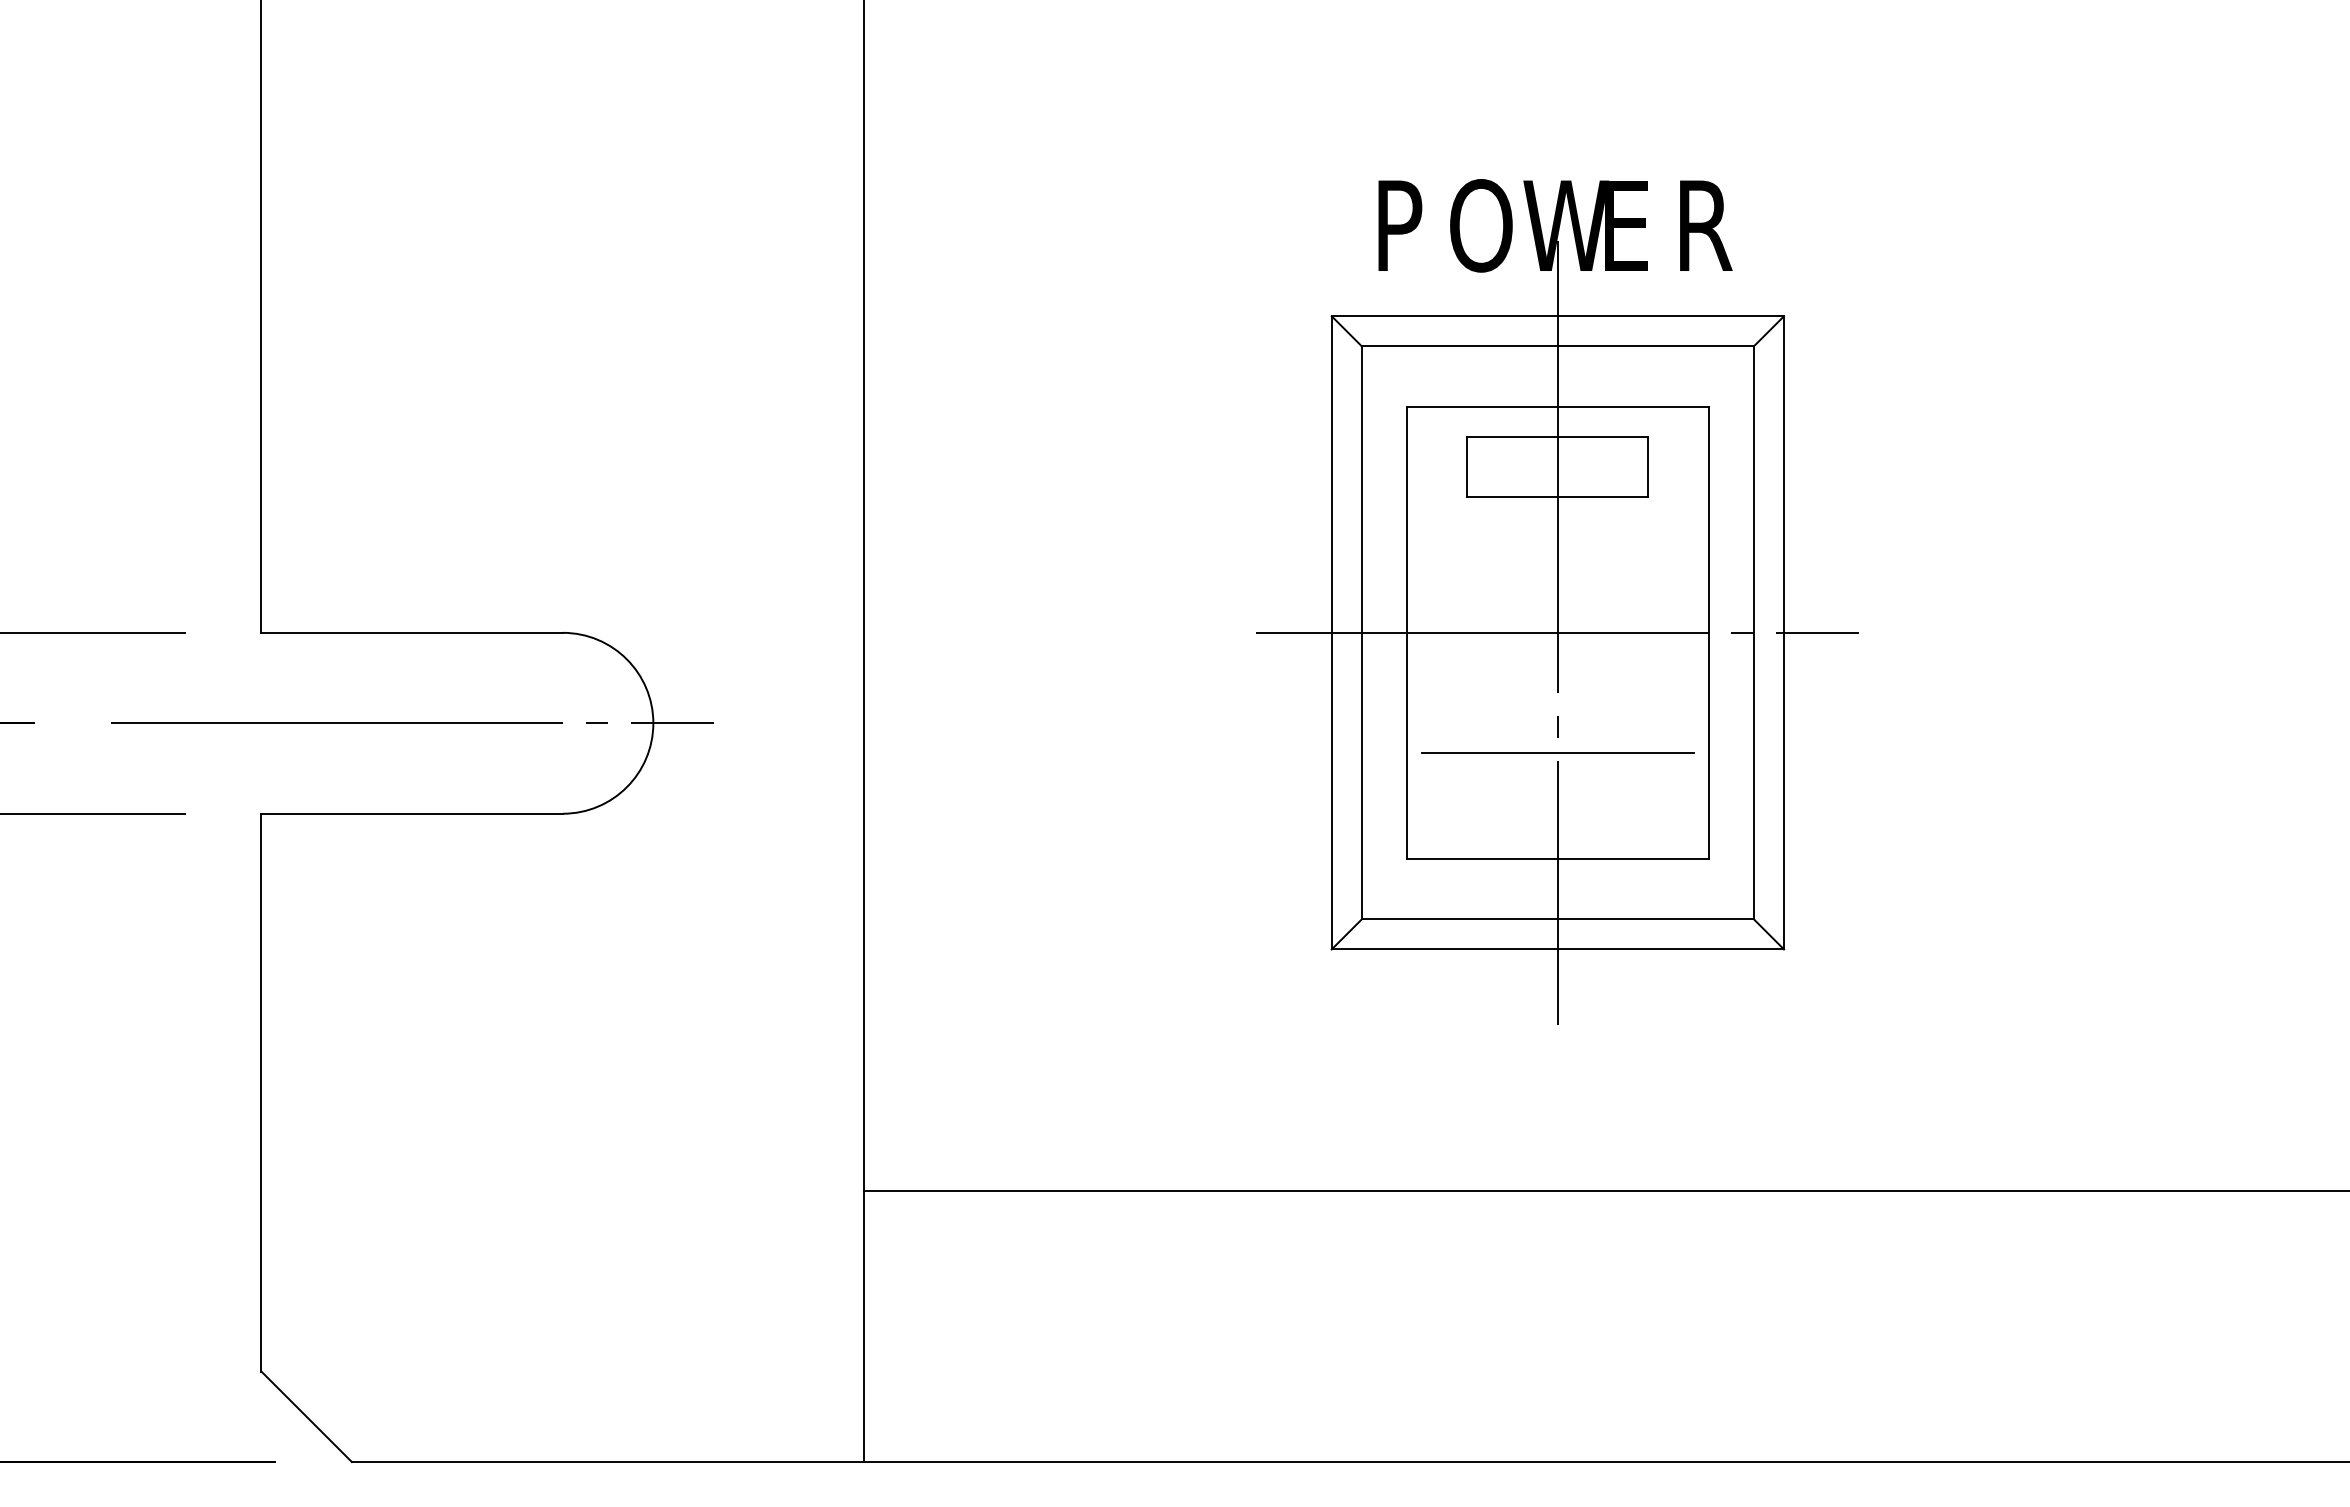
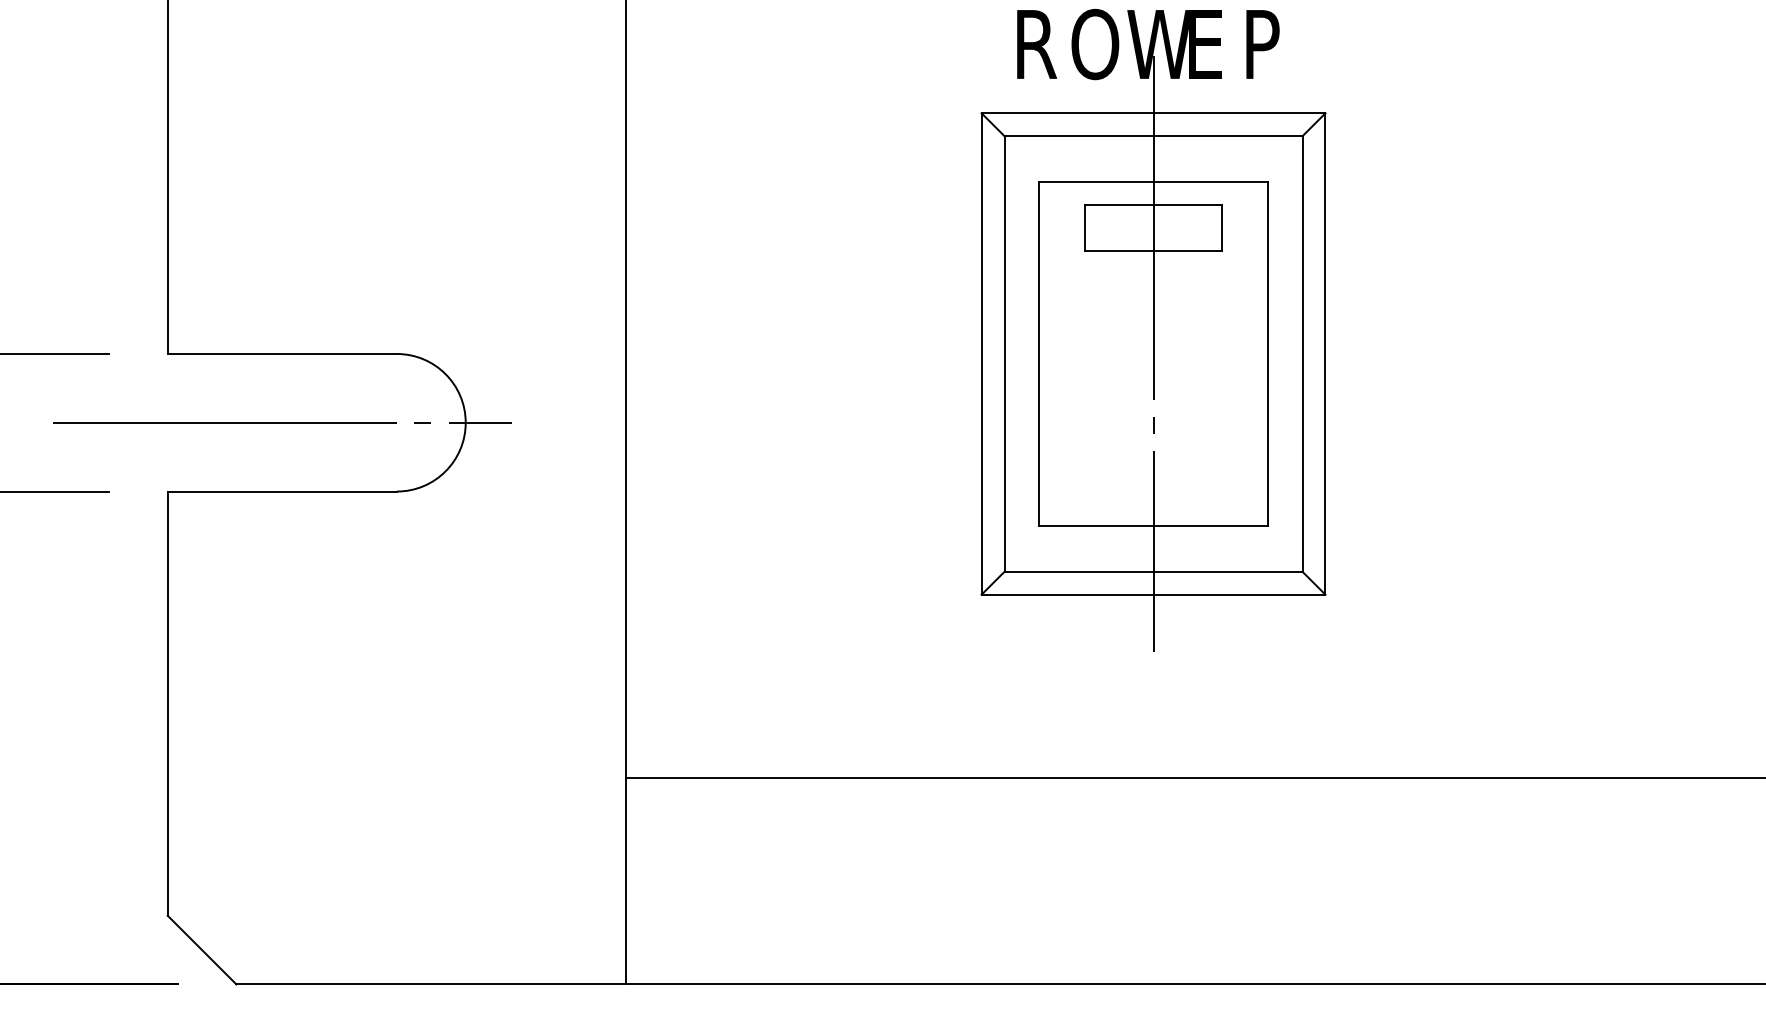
text: (1409, 225) -> (1040, 44), P -> R
text: (1710, 225) -> (1269, 44), R -> P
line: (1557, 632) -> (1153, 353), removed
line: (1557, 752) -> (1153, 444), removed

